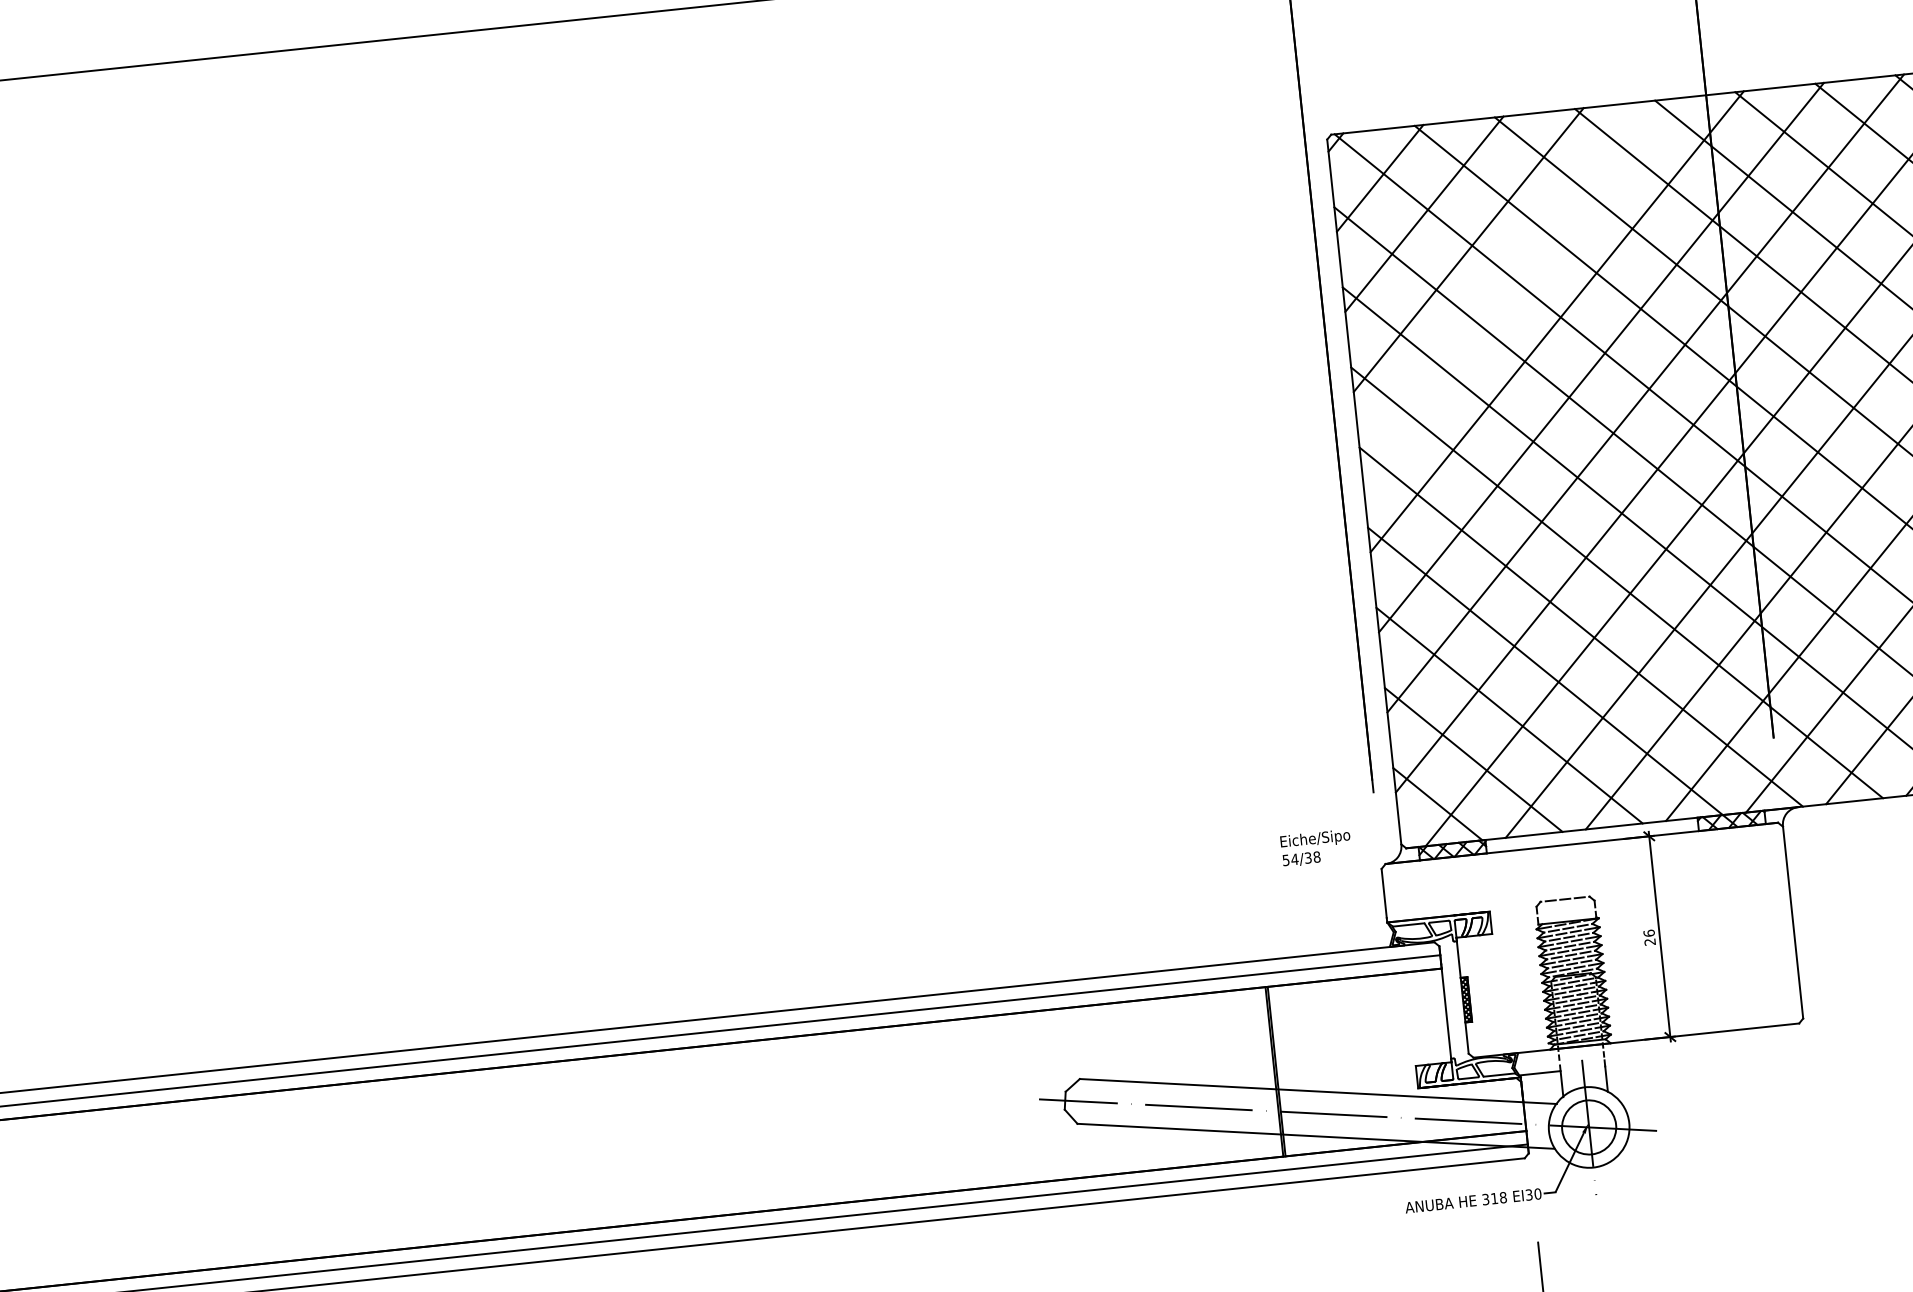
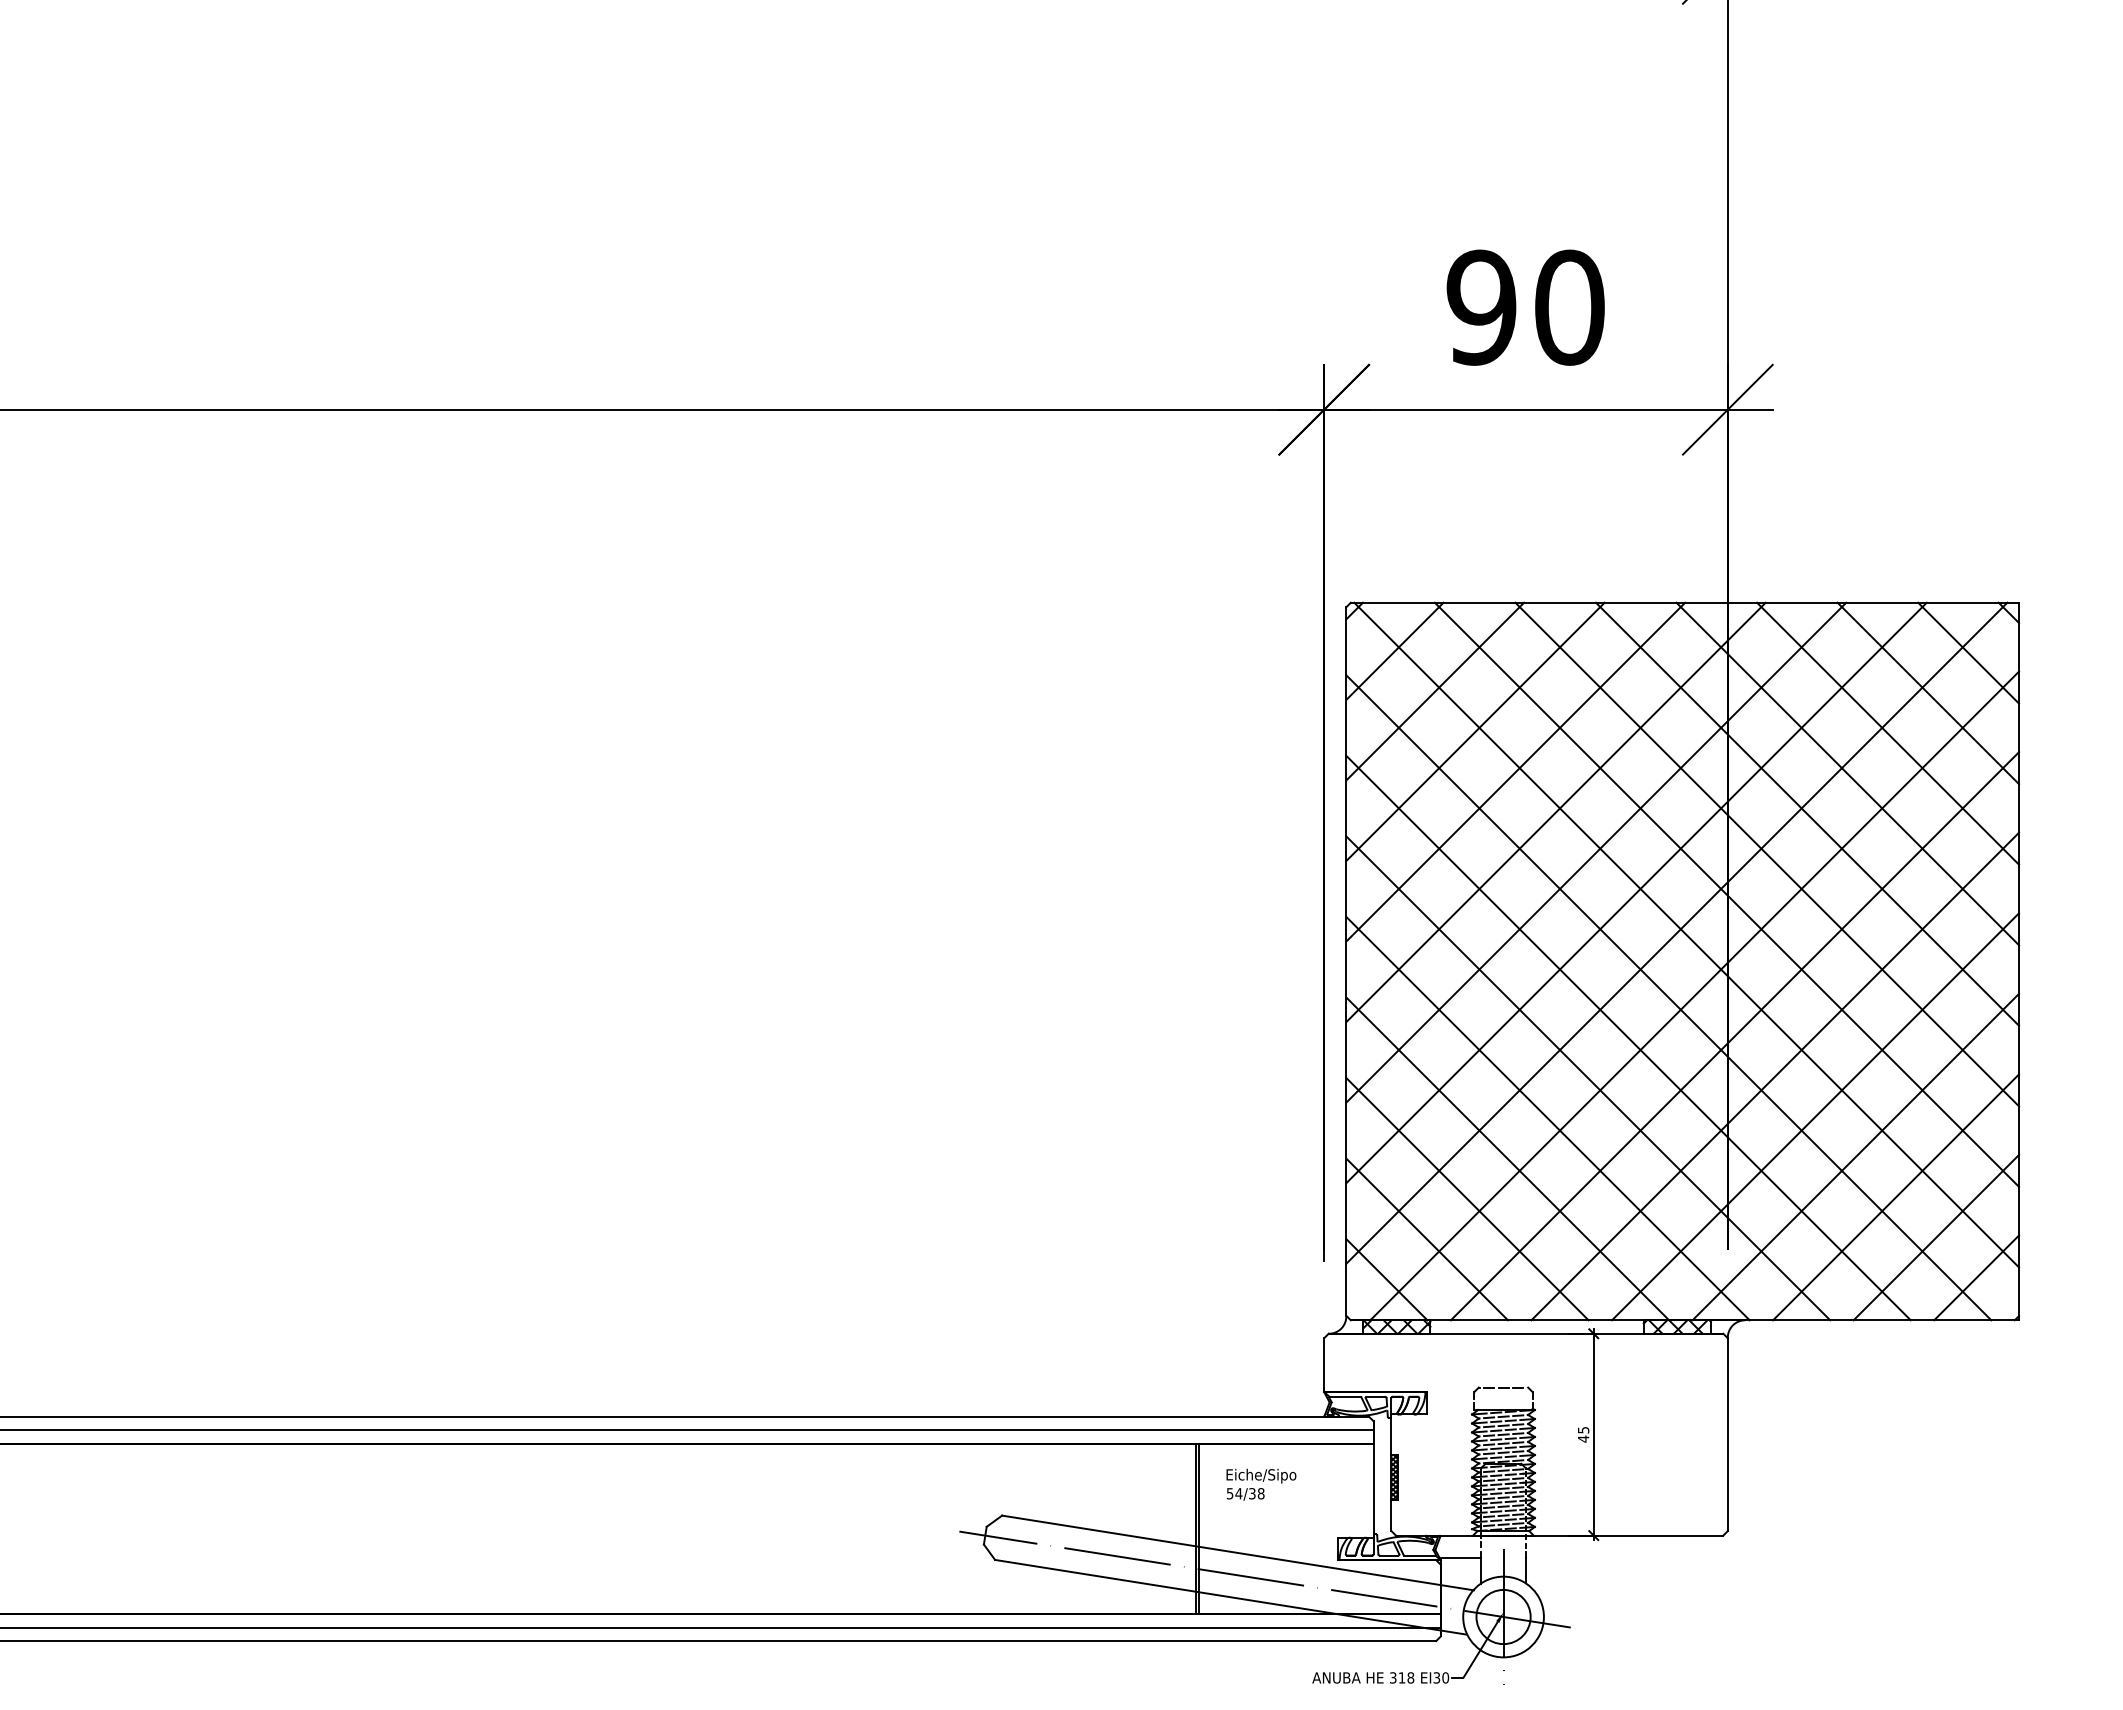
line: (1512, 285) -> (1515, 771), added
text: (1316, 847) -> (1261, 1484), moved
text: (1649, 937) -> (1583, 1434), 26 -> 45

